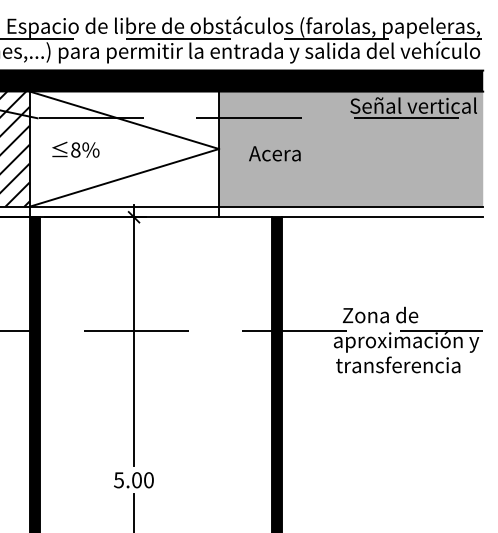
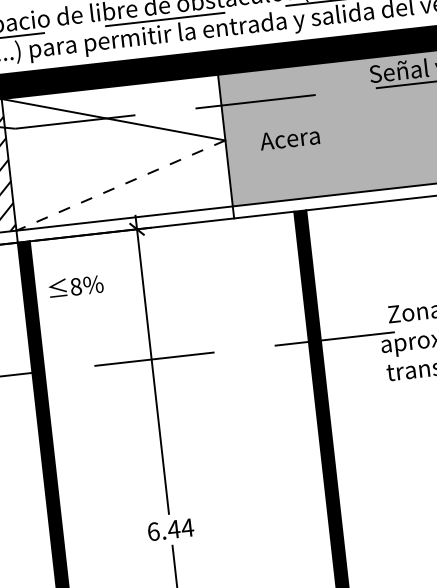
text: (75, 149) -> (75, 286), moved
line: (124, 177) -> (121, 185), solid -> dashed
text: (134, 480) -> (171, 530), 5.00 -> 6.44

